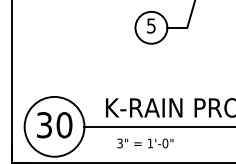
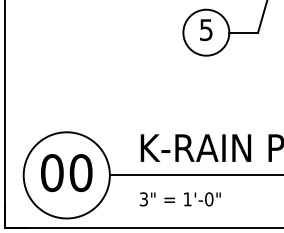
text: (44, 125) -> (52, 173), 30 -> 00
text: (145, 143) -> (180, 199), moved

